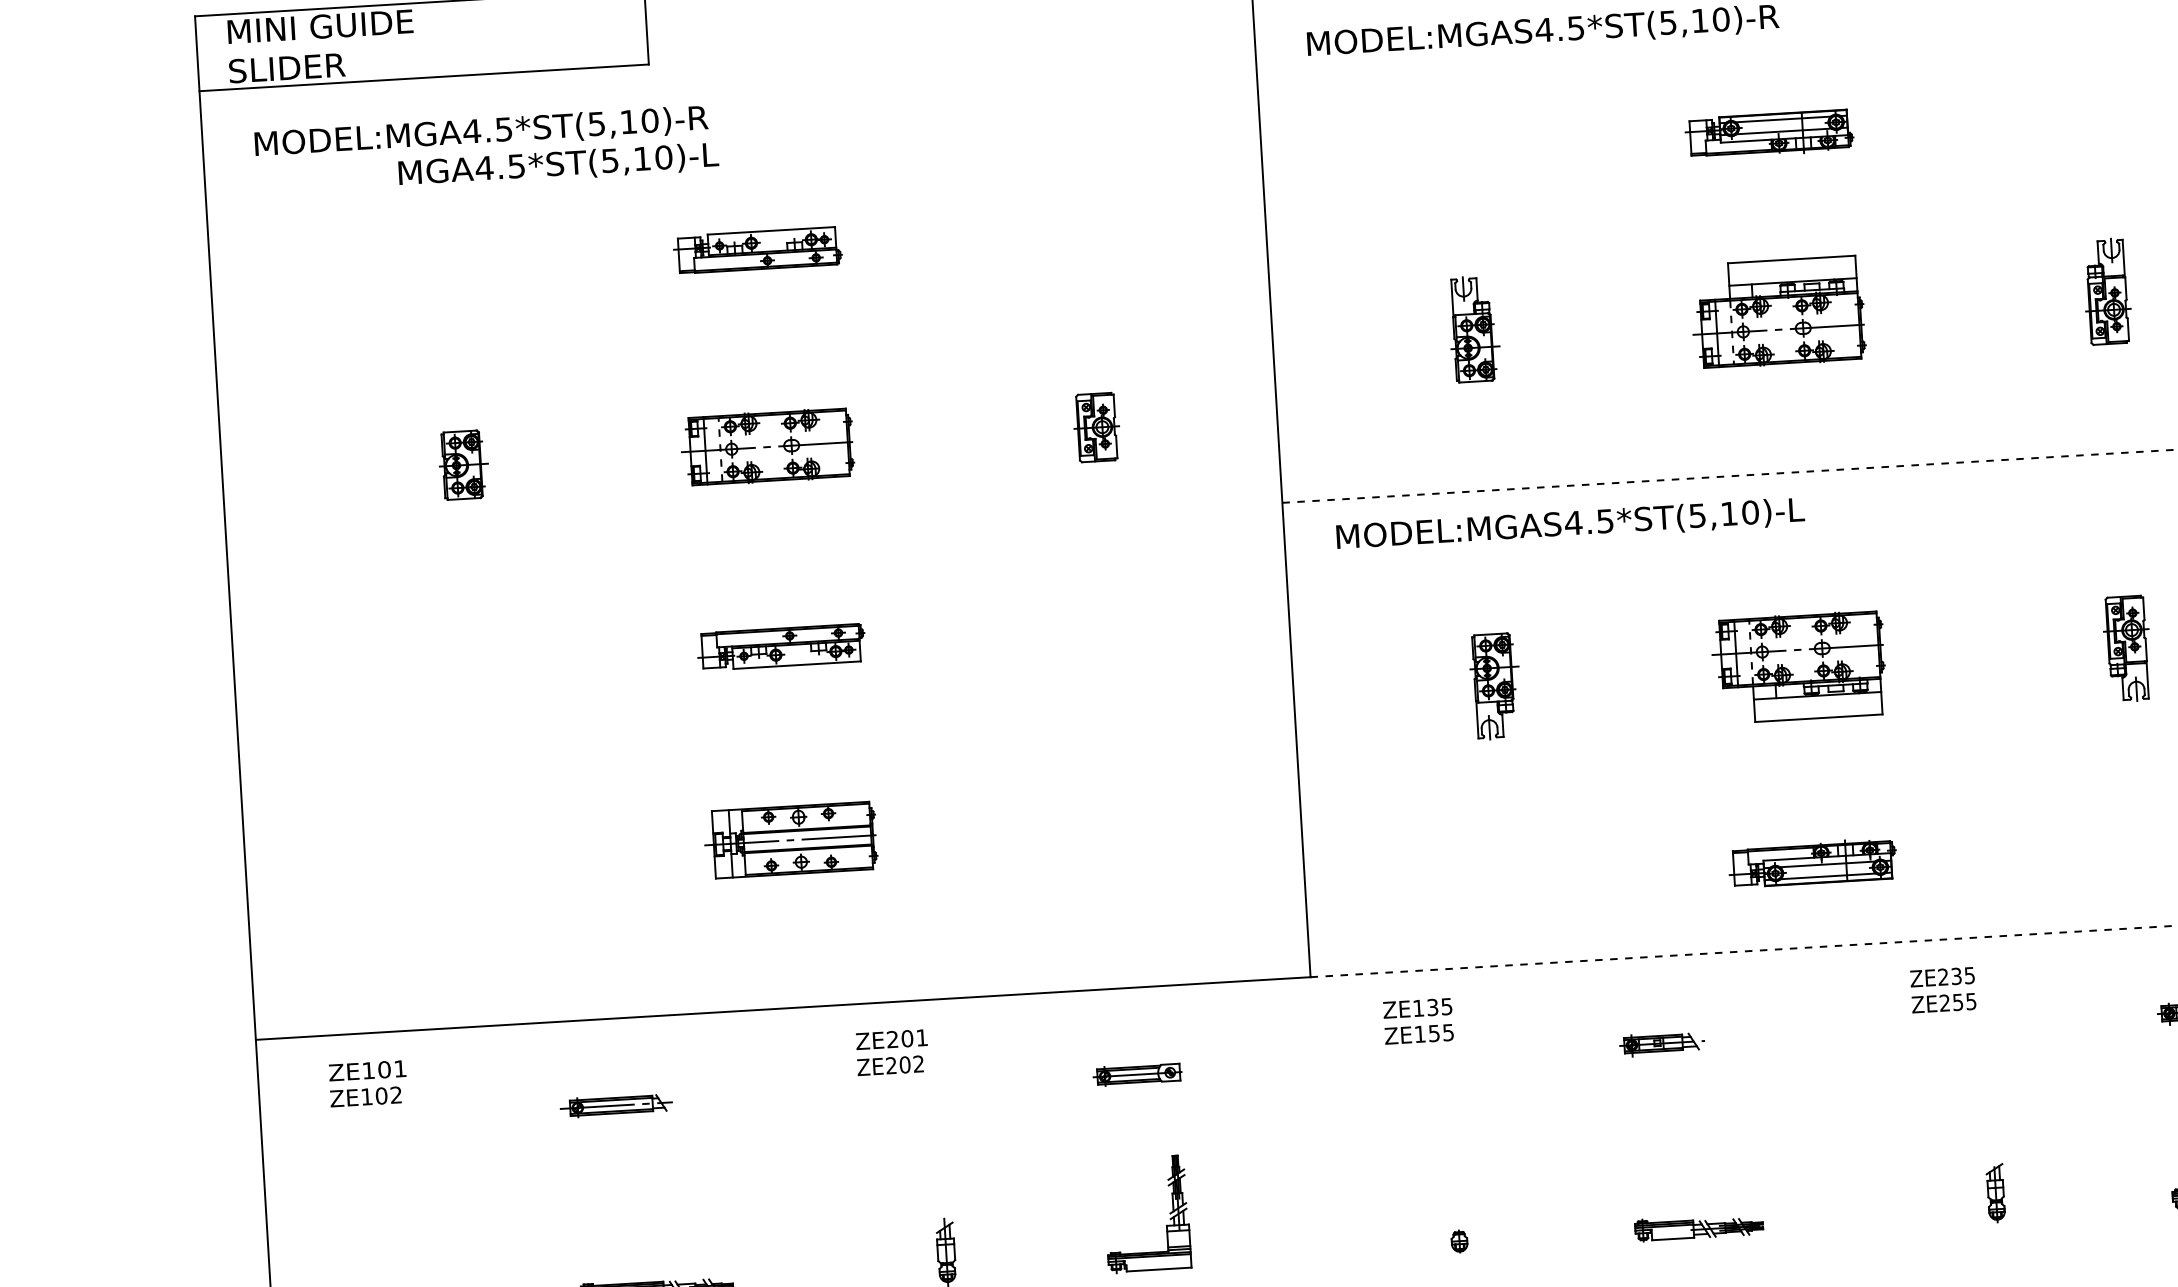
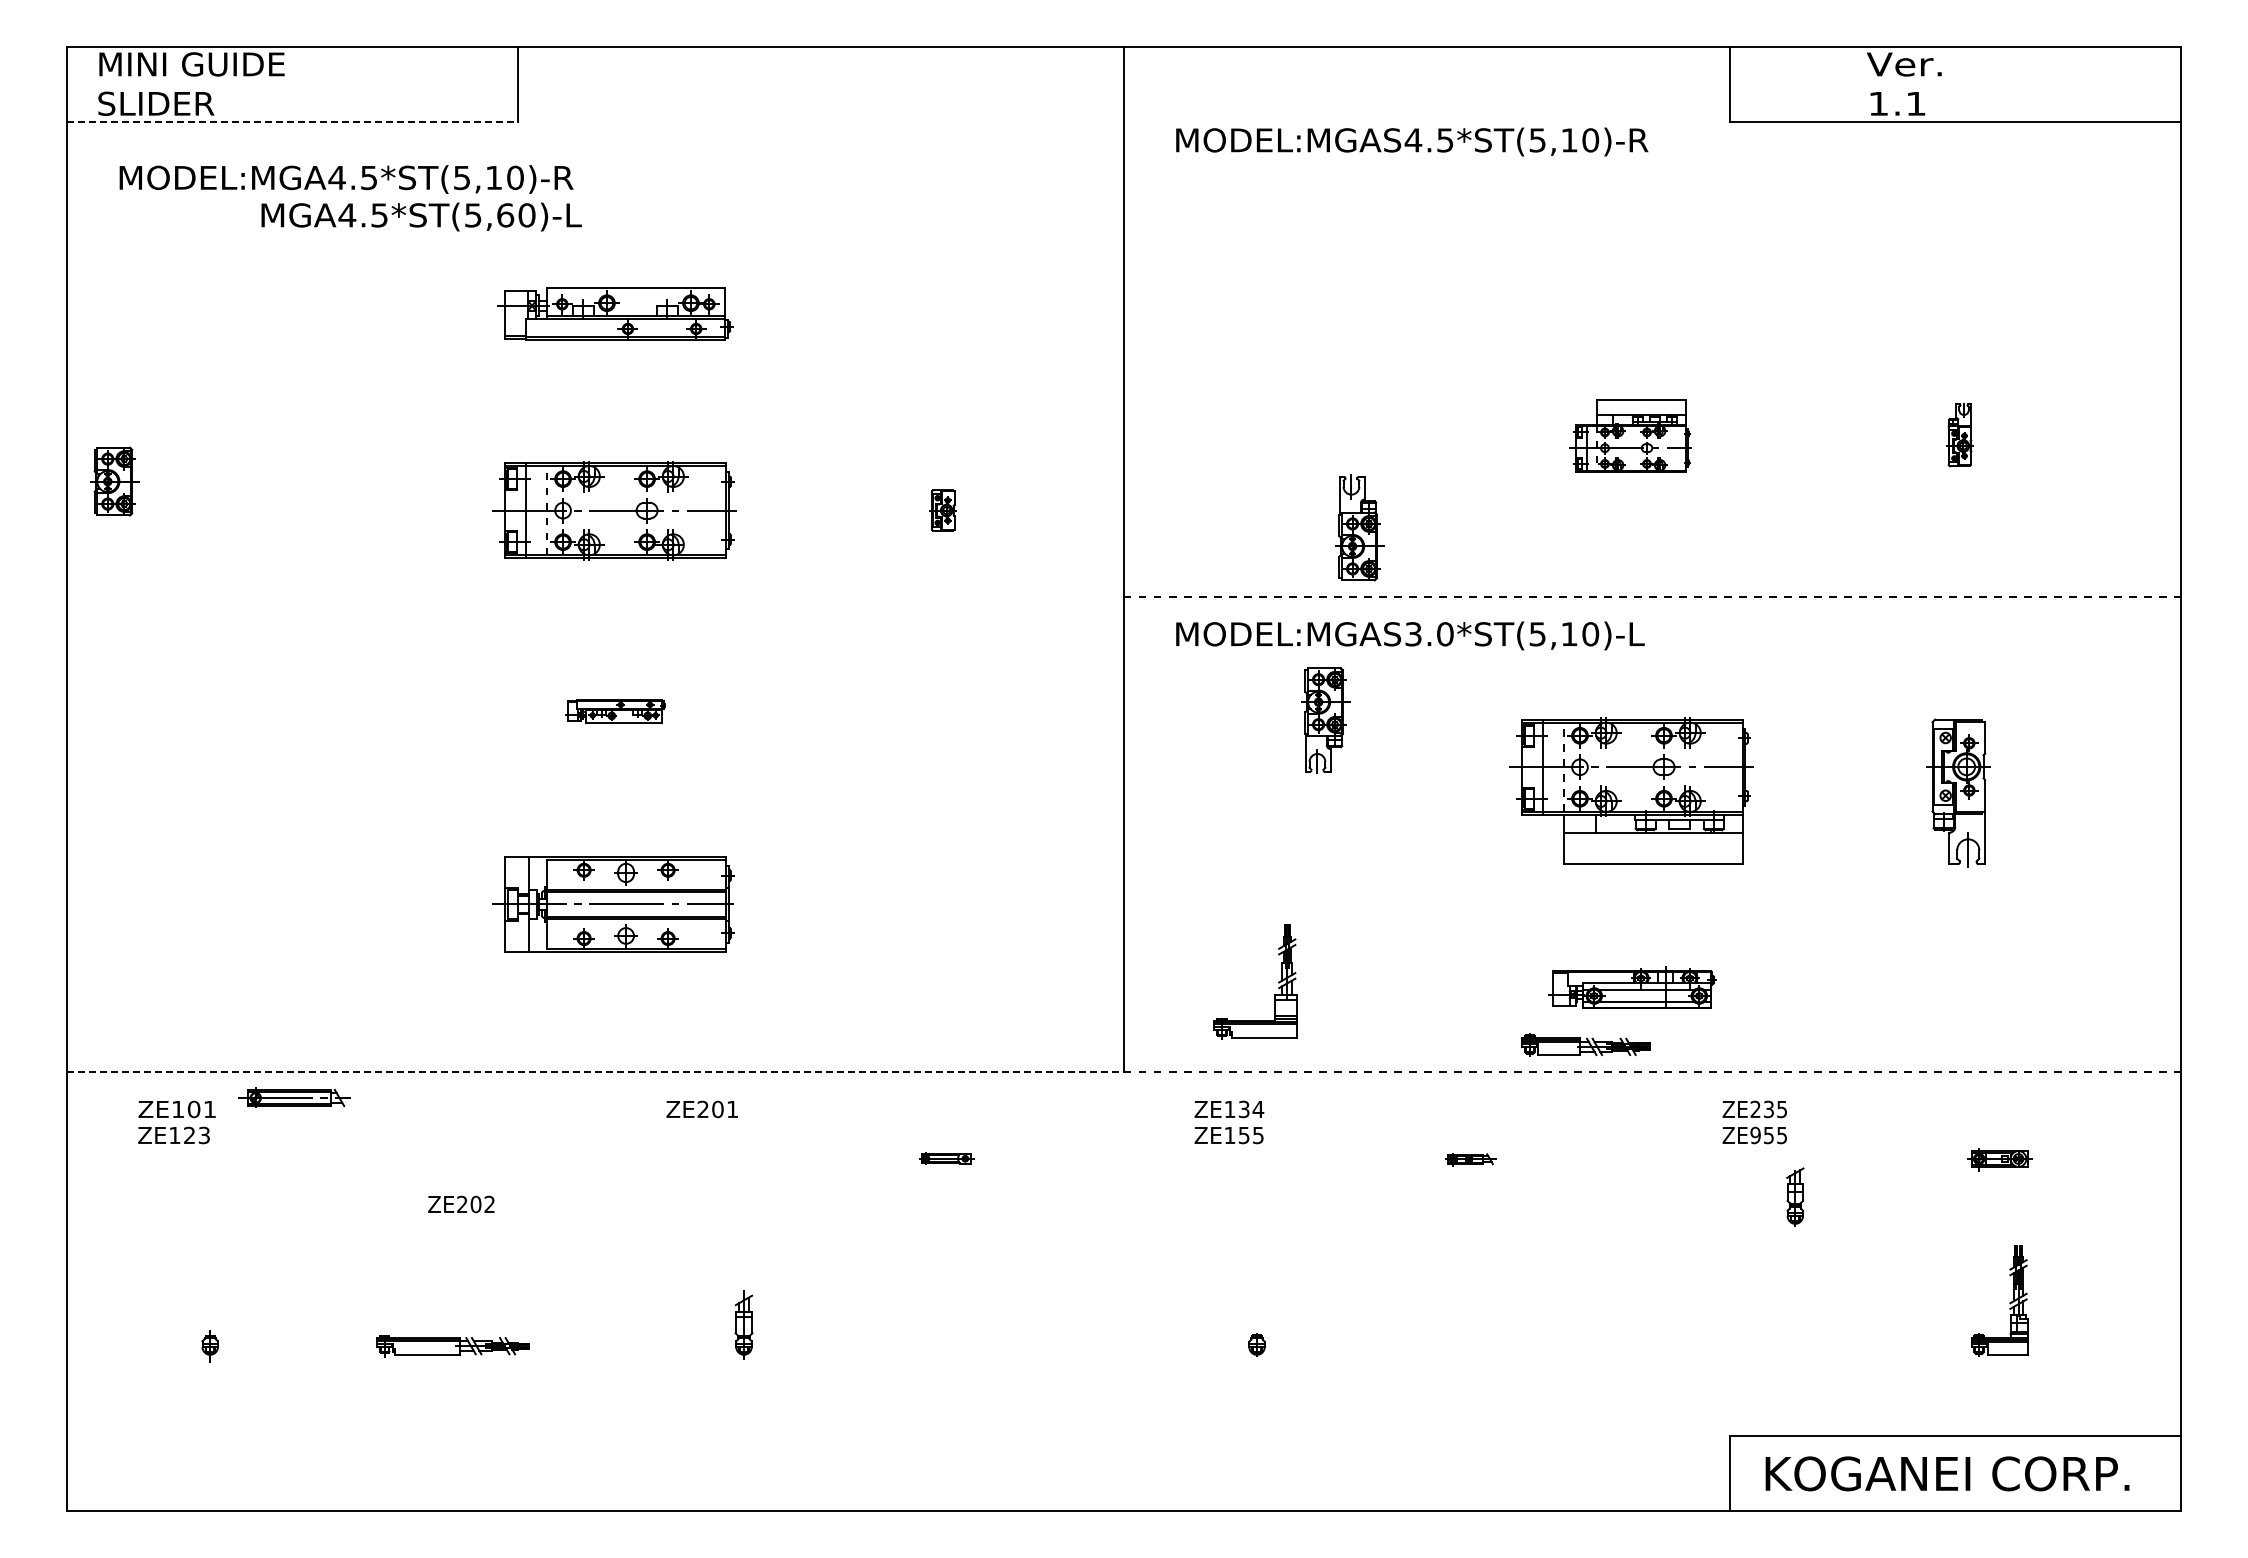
line: (424, 77) -> (292, 121), solid -> dashed
part: (1769, 135) -> (1632, 258), removed
text: (642, 158) -> (505, 215), MGA4.5*ST(5,10)-L -> MGA4.5*ST(5,60)-L
part: (757, 250) -> (615, 313), size x1.4
part: (2106, 291) -> (1959, 434), size x0.6
part: (1777, 311) -> (1629, 435), size x0.7
part: (1473, 328) -> (1359, 527), moved
part: (1097, 427) -> (943, 510), size x0.6
part: (767, 447) -> (613, 510), size x1.4
part: (463, 465) -> (114, 481), moved
text: (1588, 522) -> (1428, 634), MODEL:MGAS4.5*ST(5,10)-L -> MODEL:MGAS3.0*ST(5,10)-L
part: (781, 647) -> (615, 711), size x0.6
part: (2127, 648) -> (1958, 792), size x1.4
part: (1798, 667) -> (1629, 791), size x1.4
part: (1495, 686) -> (1325, 720), moved
part: (791, 840) -> (613, 904), size x1.4
text: (1944, 1003) -> (1755, 1135), ZE255 -> ZE955
text: (1447, 1006) -> (1258, 1109), ZE135 -> ZE134
line: (783, 1008) -> (596, 1071), solid -> dashed
part: (1661, 1044) -> (1470, 1159), size x0.6
text: (890, 1065) -> (461, 1204), moved
part: (1137, 1074) -> (945, 1158), size x0.6
text: (388, 1095) -> (196, 1135), ZE102 -> ZE123
part: (616, 1105) -> (294, 1097), moved
part: (1996, 1192) -> (1795, 1196), moved
part: (1169, 1212) -> (1278, 981), moved
part: (1698, 1227) -> (1585, 1044), moved

